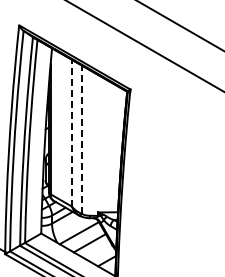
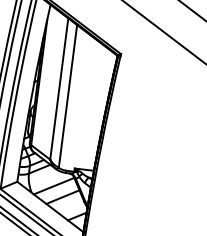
line: (71, 132) -> (58, 88), dashed -> solid
line: (81, 139) -> (67, 96), dashed -> solid

